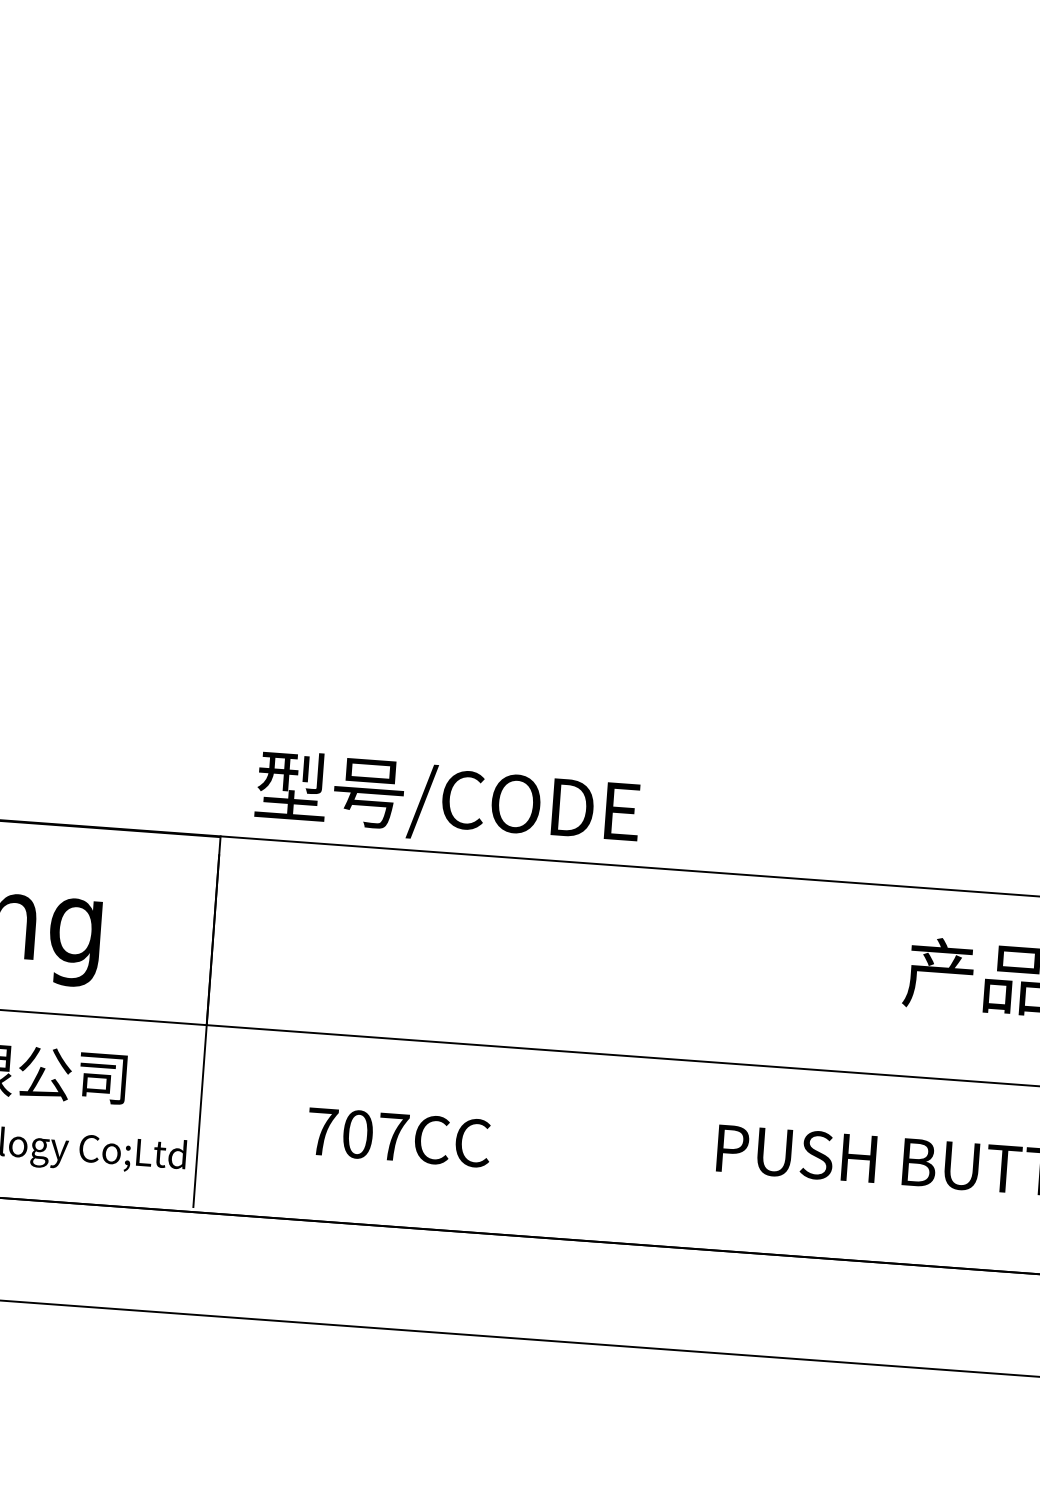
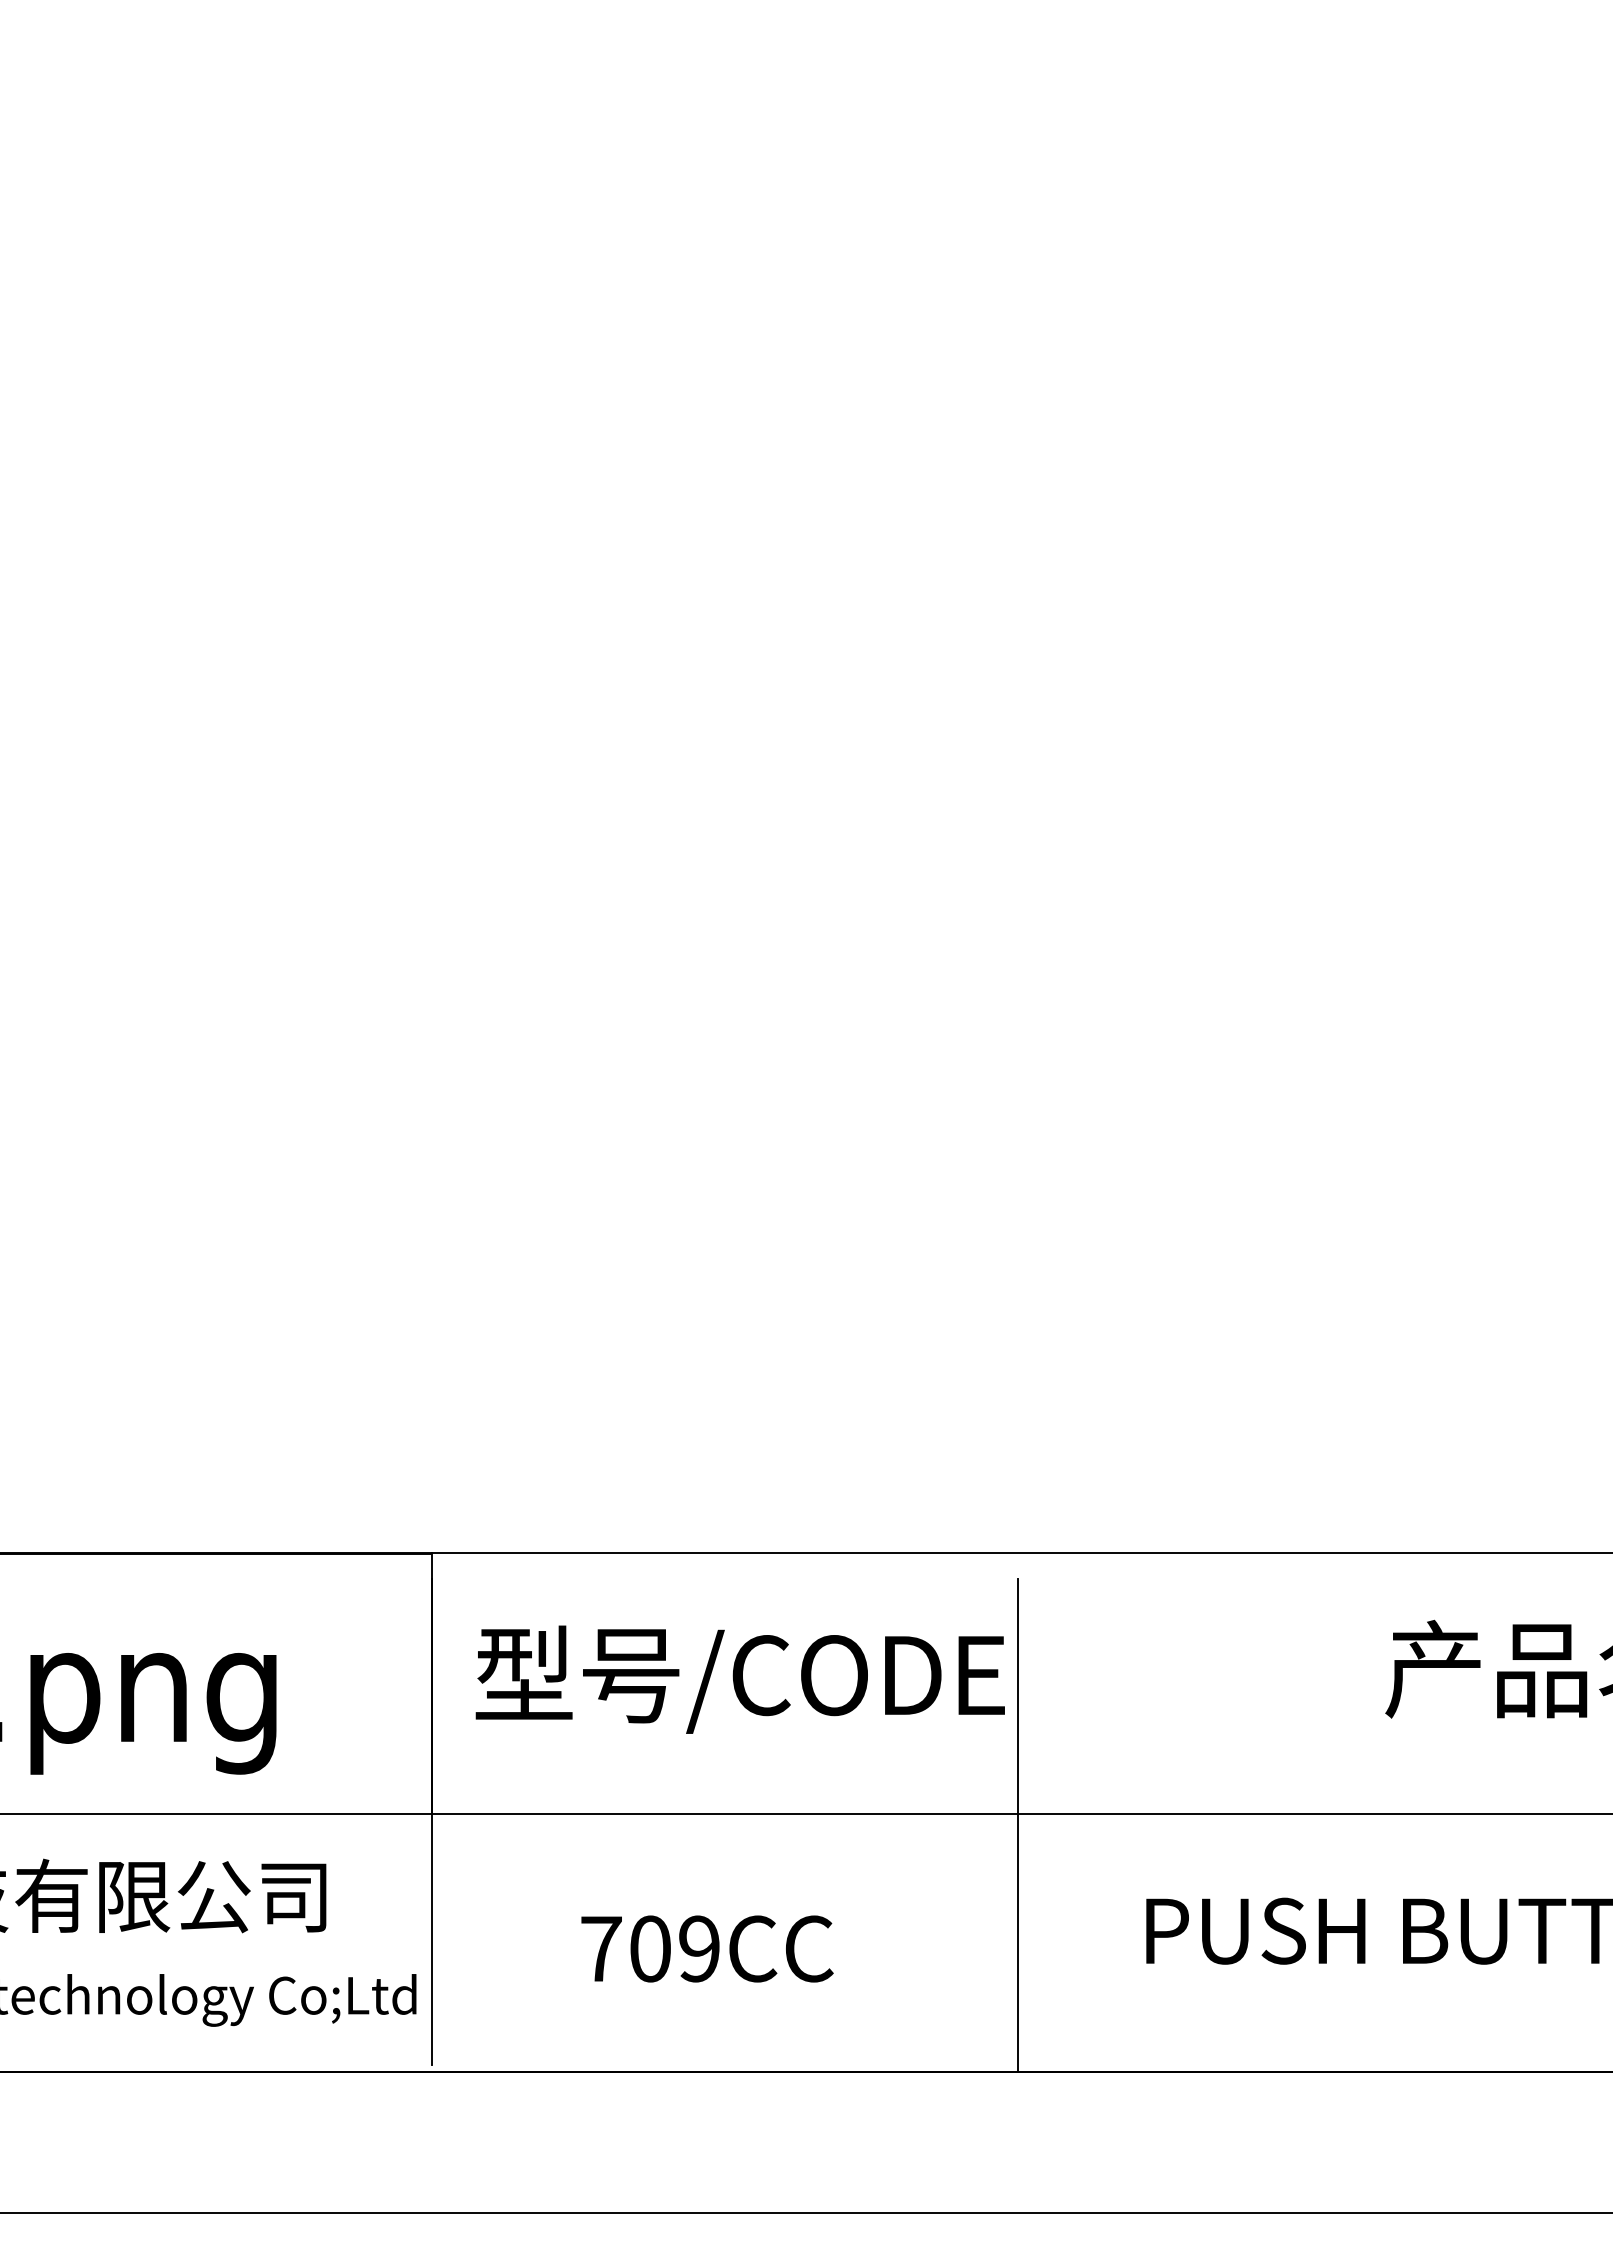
text: (447, 801) -> (739, 1679), moved
line: (630, 1064) -> (1018, 1825), added
text: (393, 1136) -> (699, 1948), 707CC -> 709CC

